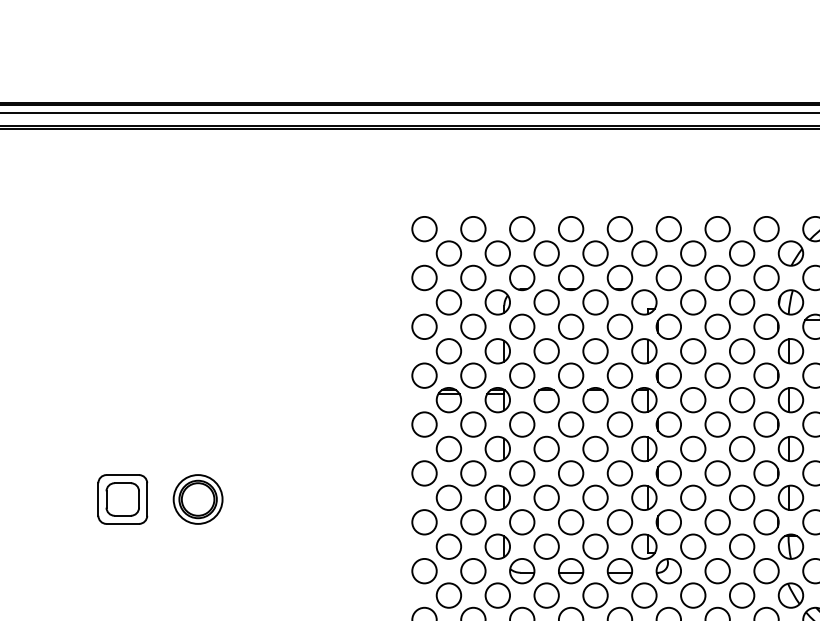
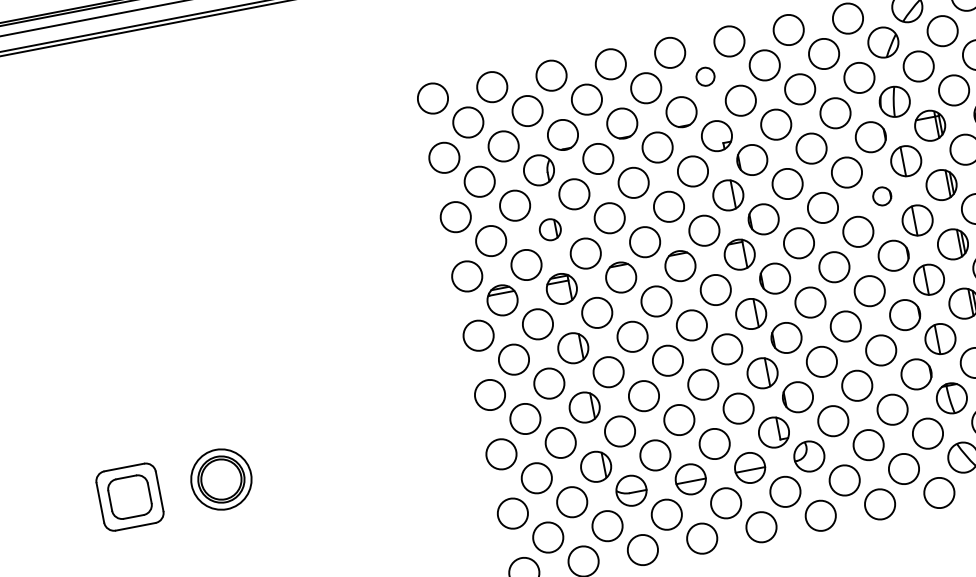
circle: (644, 253) -> (705, 76), size x0.6
part: (497, 351) -> (550, 230), size x0.7
circle: (766, 375) -> (882, 196), size x0.6

